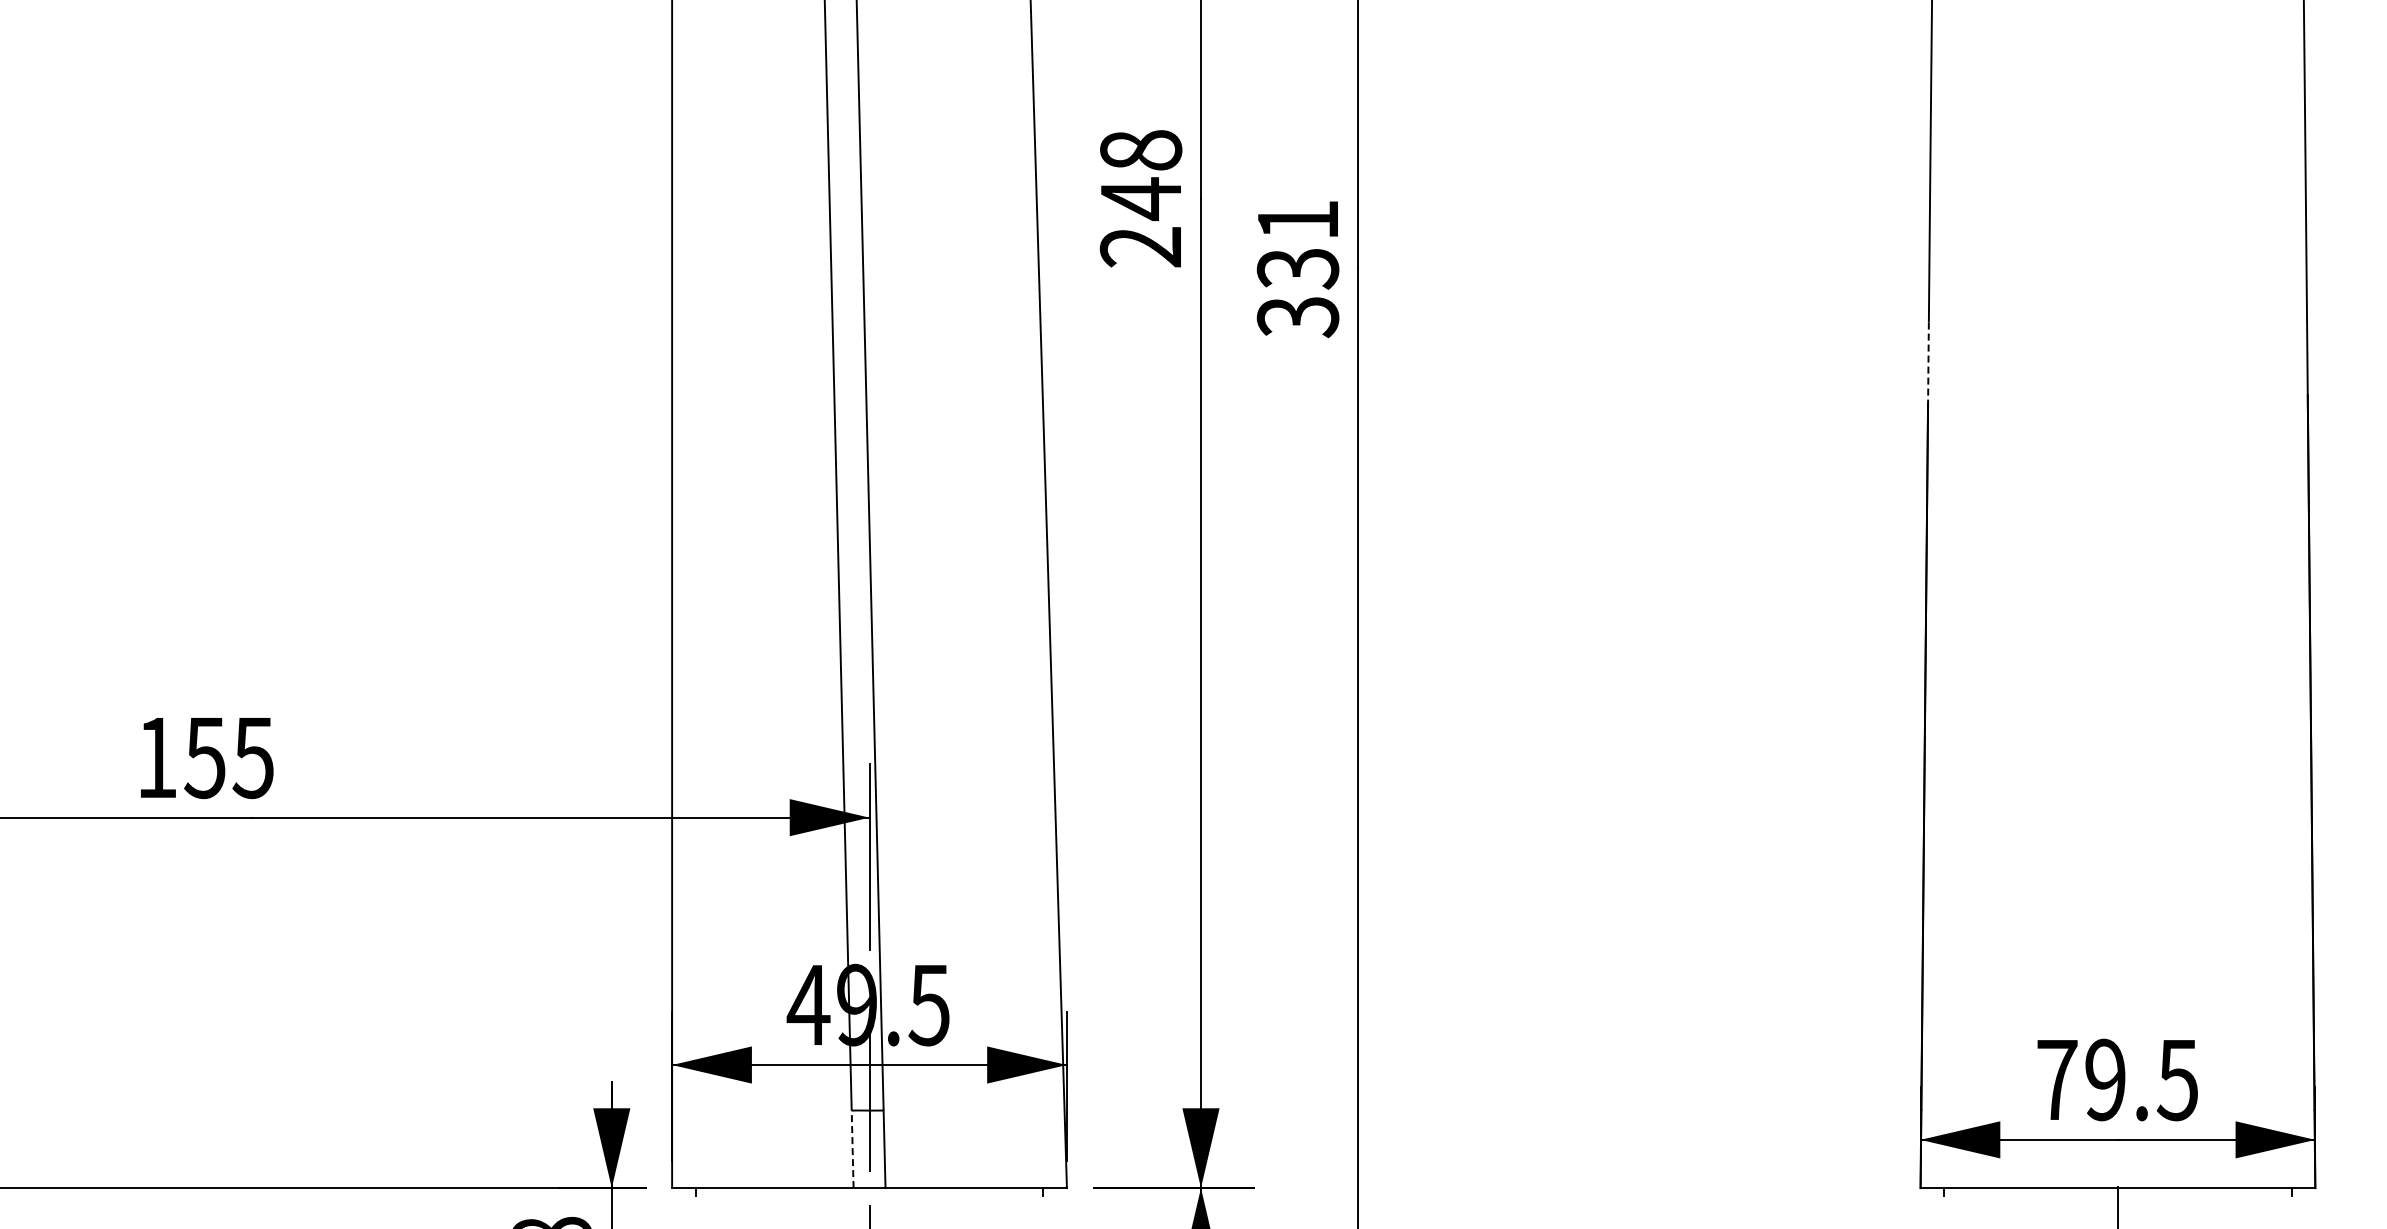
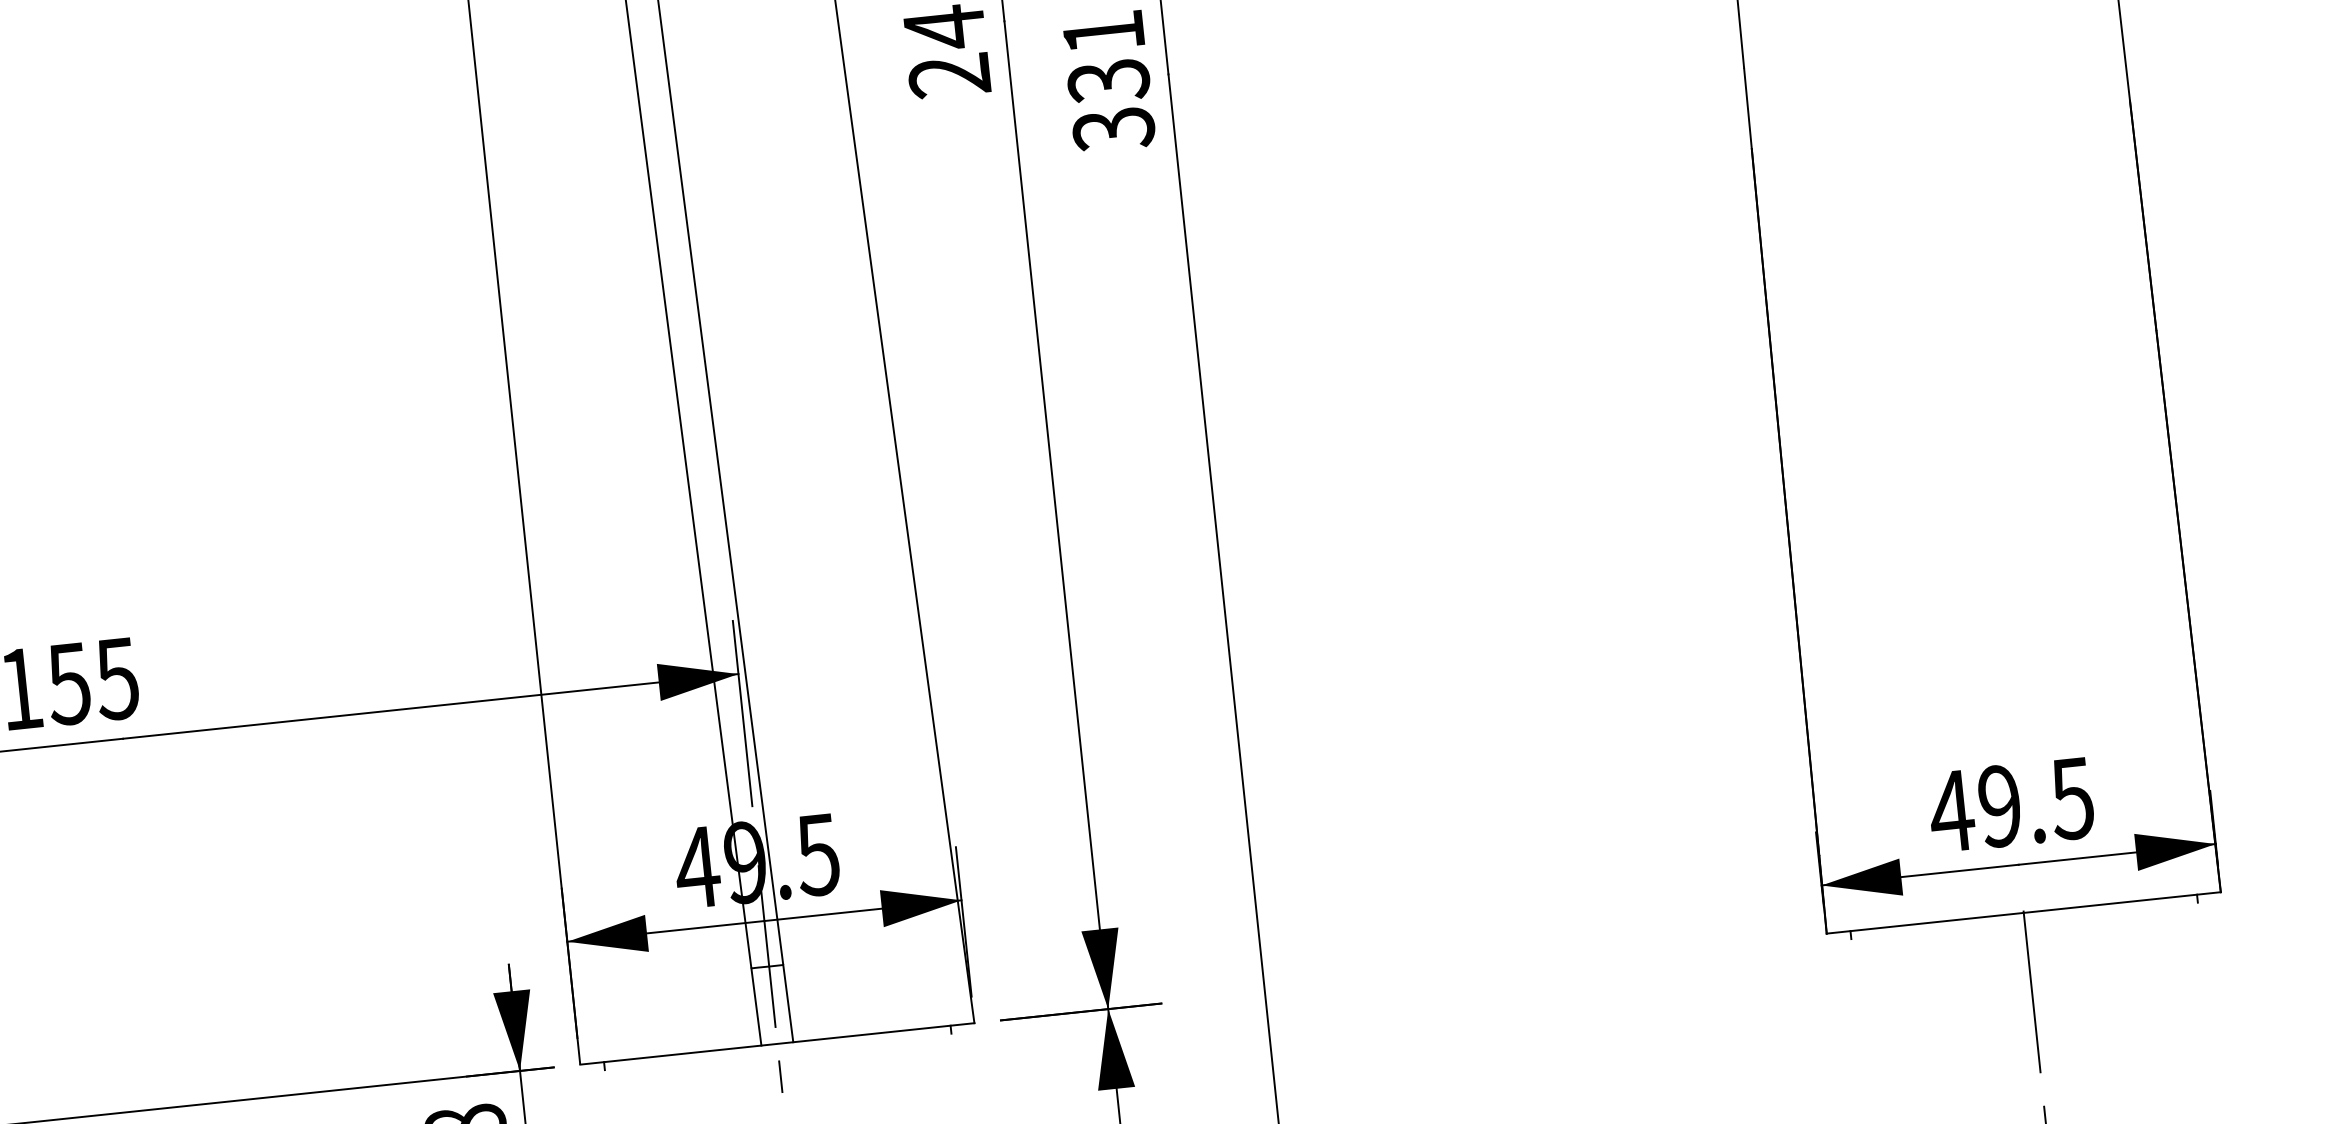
line: (1928, 362) -> (1747, 108), dashed -> solid
text: (2056, 1079) -> (1951, 810), 79.5 -> 49.5
line: (852, 1149) -> (756, 1007), dashed -> solid

